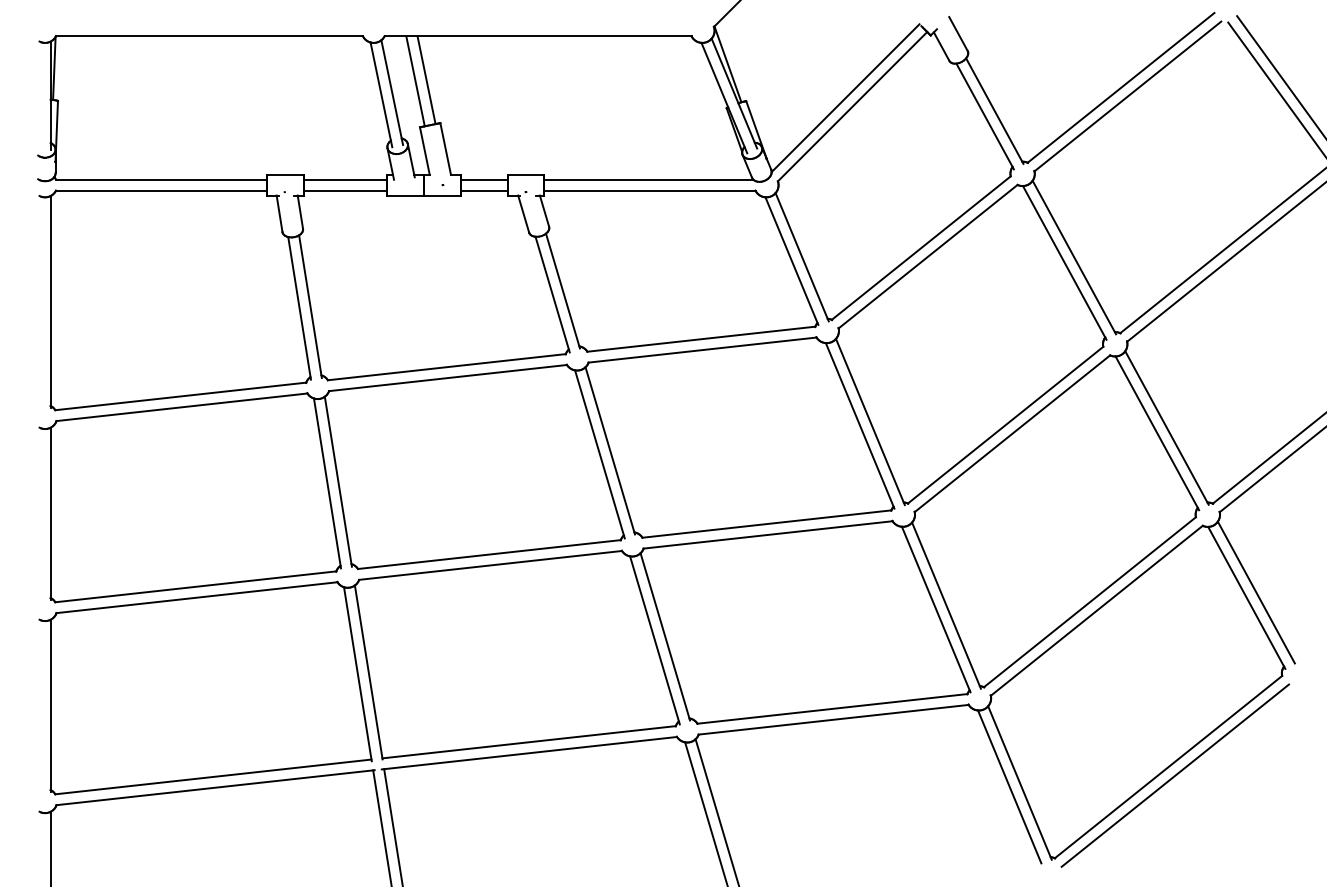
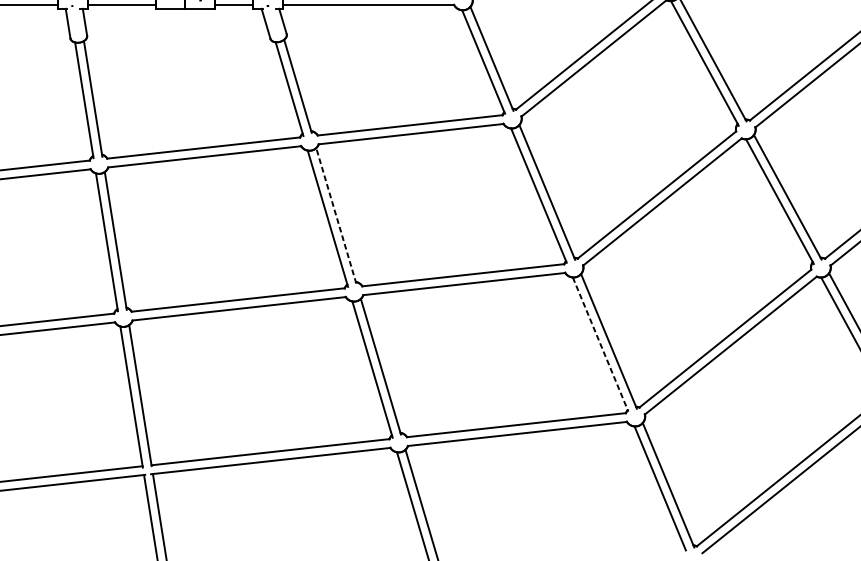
line: (610, 450) -> (336, 215), solid -> dashed
line: (936, 609) -> (600, 344), solid -> dashed

